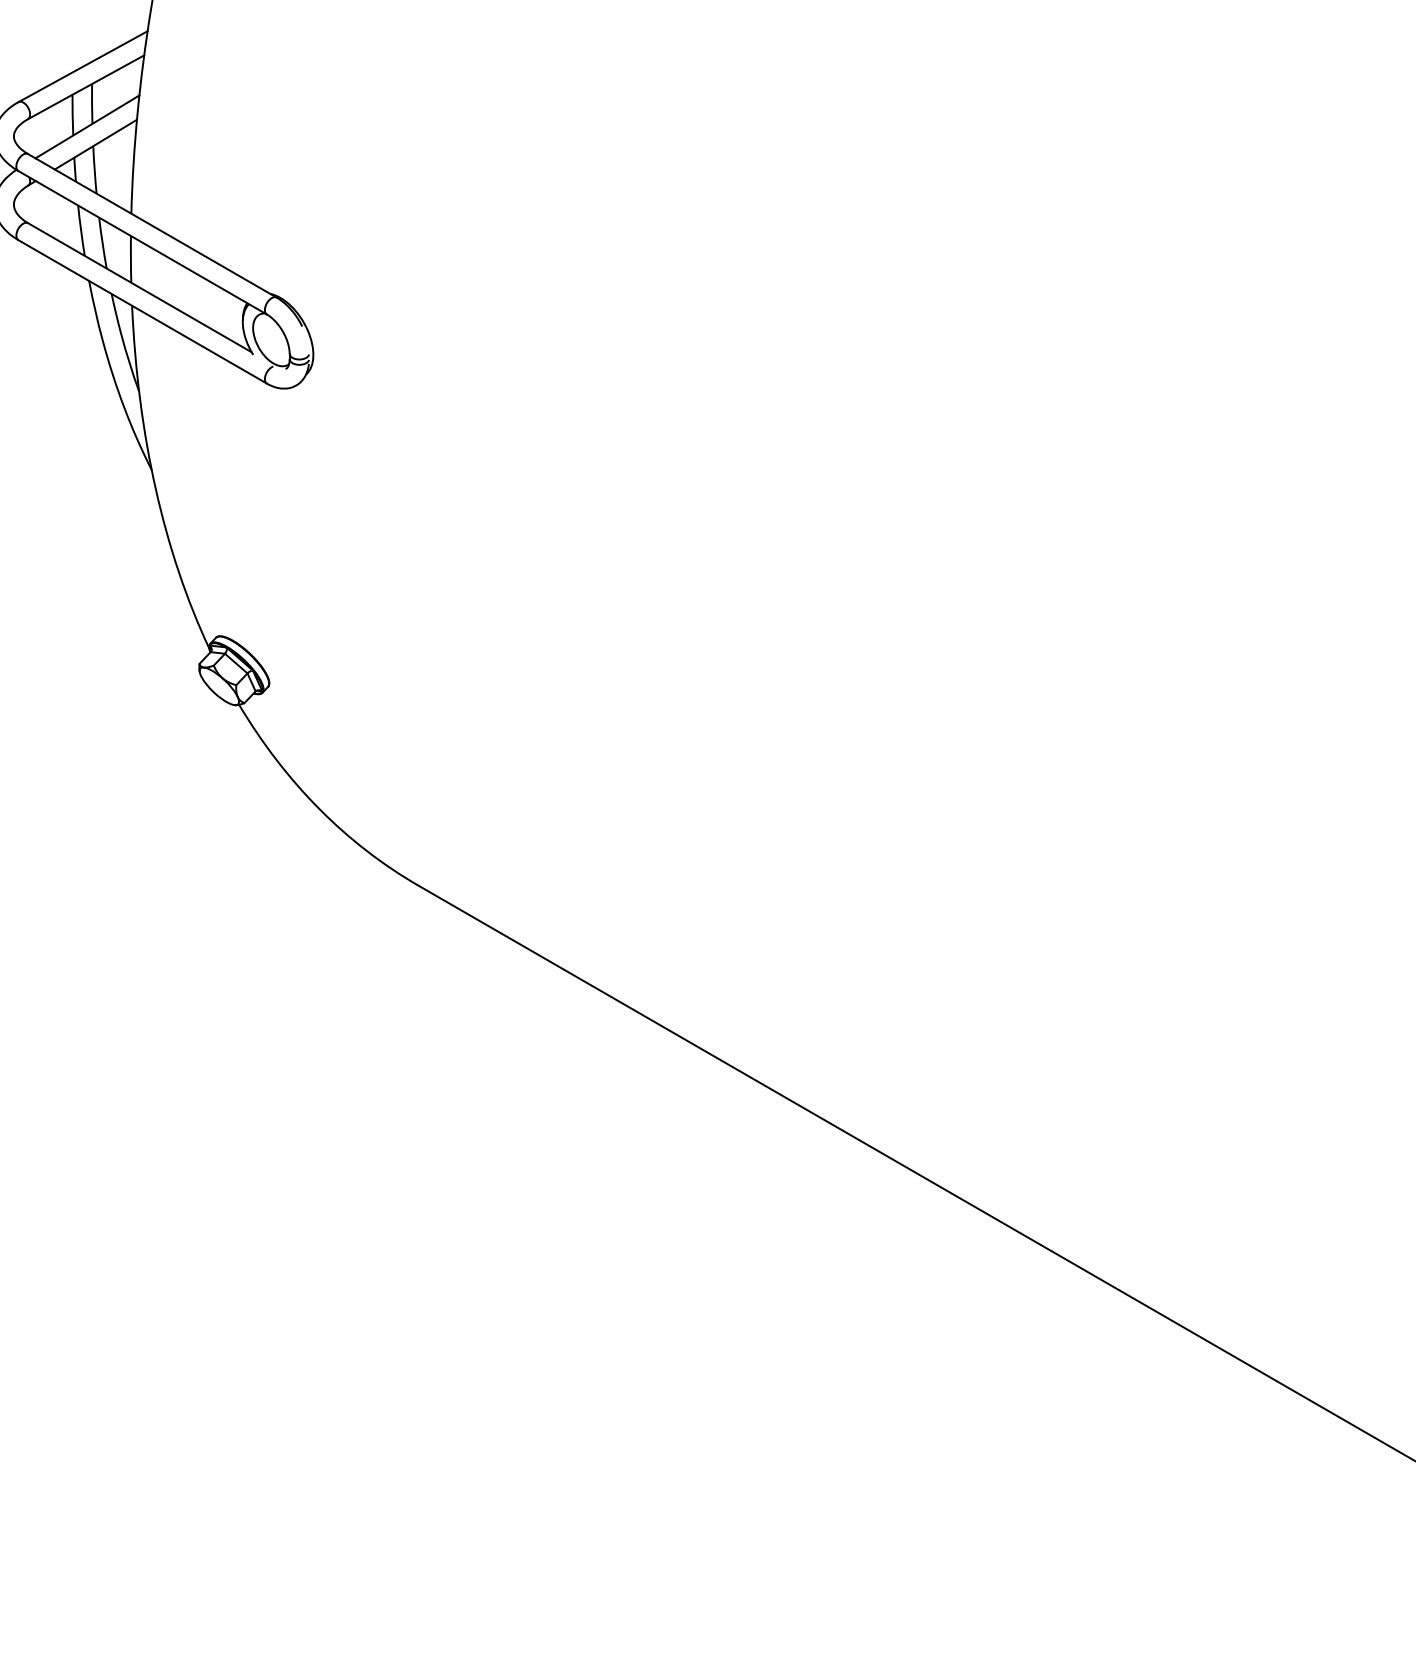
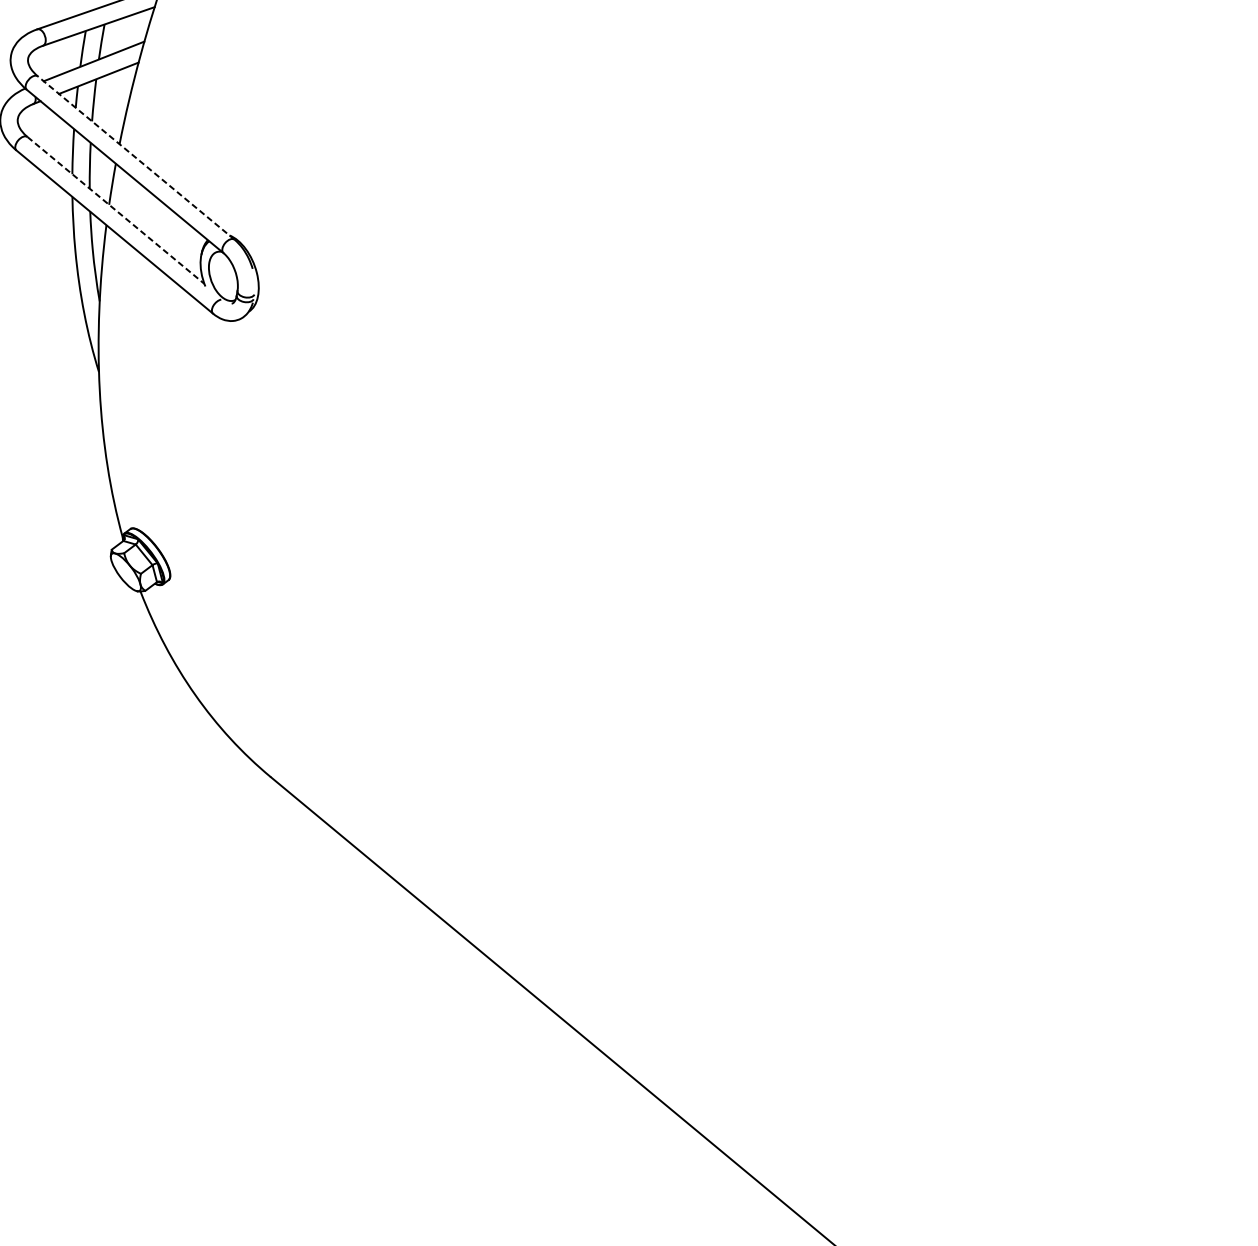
line: (152, 225) -> (136, 157), solid -> dashed
line: (140, 287) -> (116, 210), solid -> dashed

